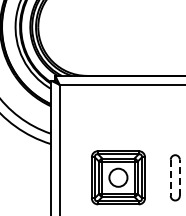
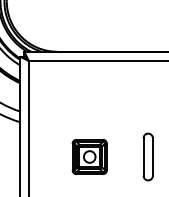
part: (118, 177) -> (89, 156), size x0.62
line: (179, 177) -> (152, 156), dashed -> solid
line: (170, 178) -> (143, 157), dashed -> solid

